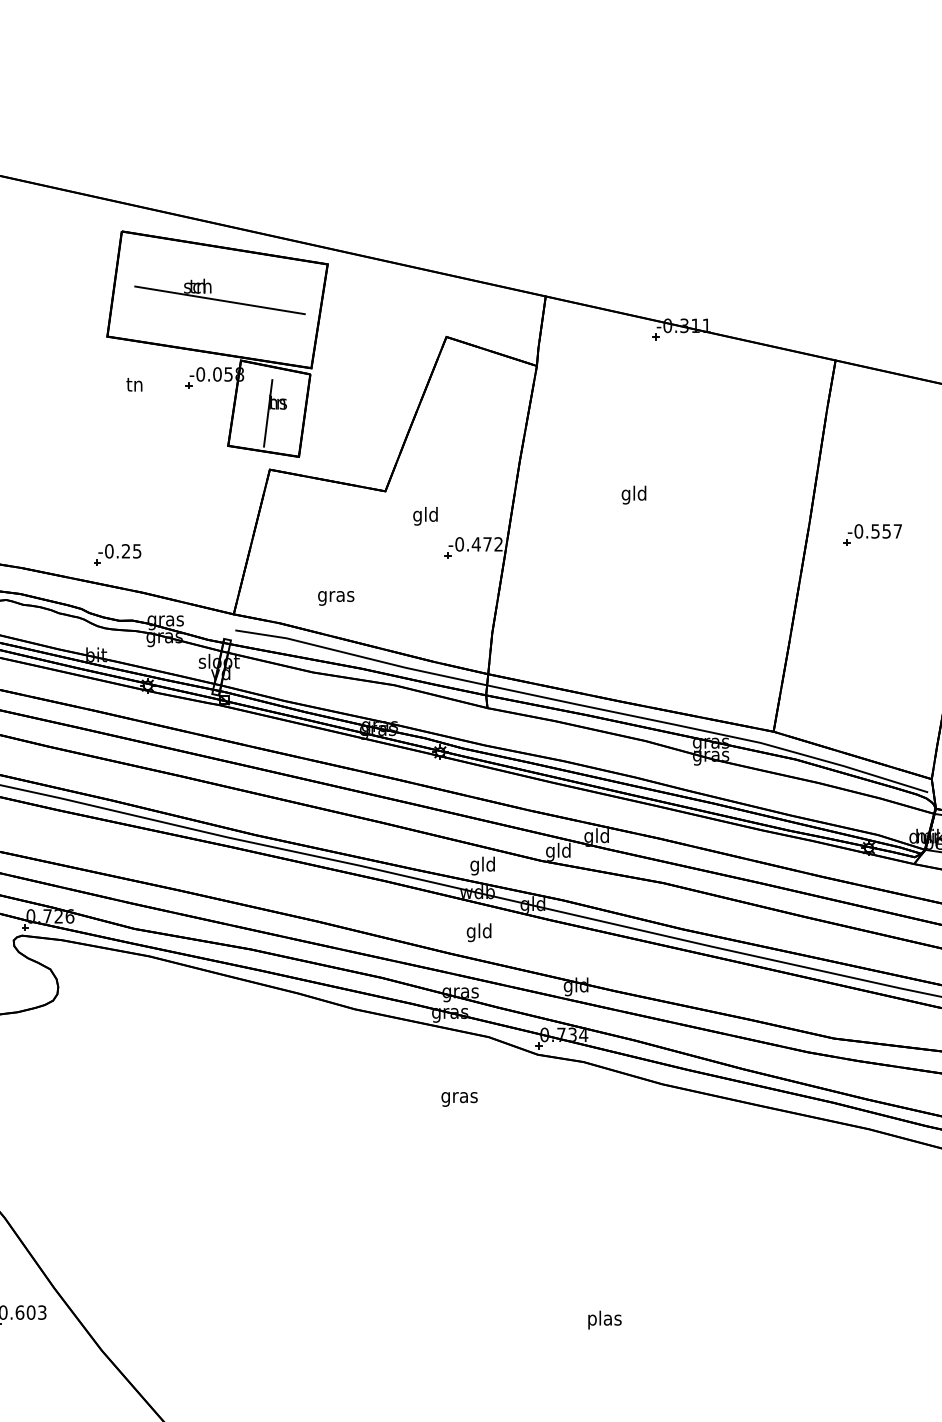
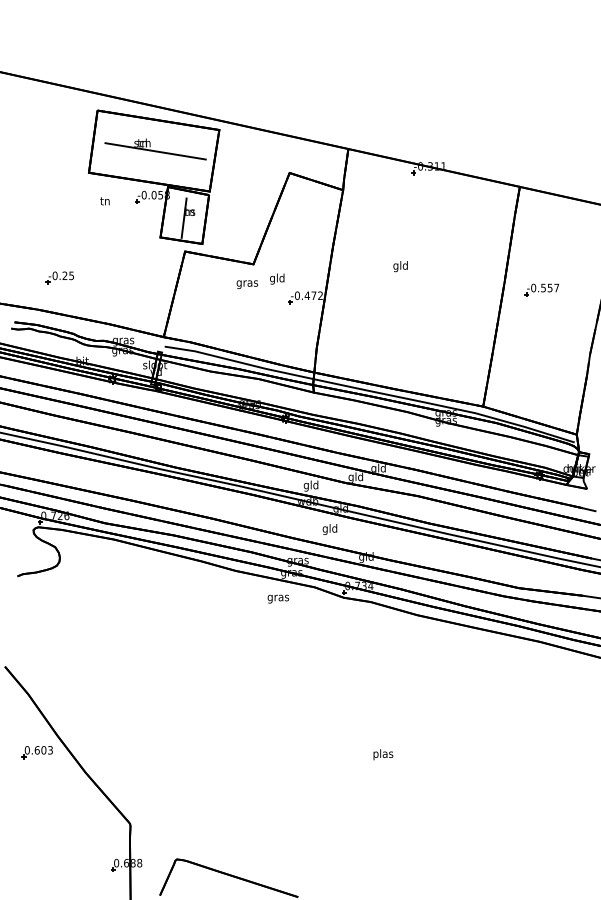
part: (116, 554) -> (59, 277), moved
text: (334, 598) -> (246, 284), moved
text: (478, 932) -> (329, 529), moved
text: (459, 1098) -> (278, 598), moved

